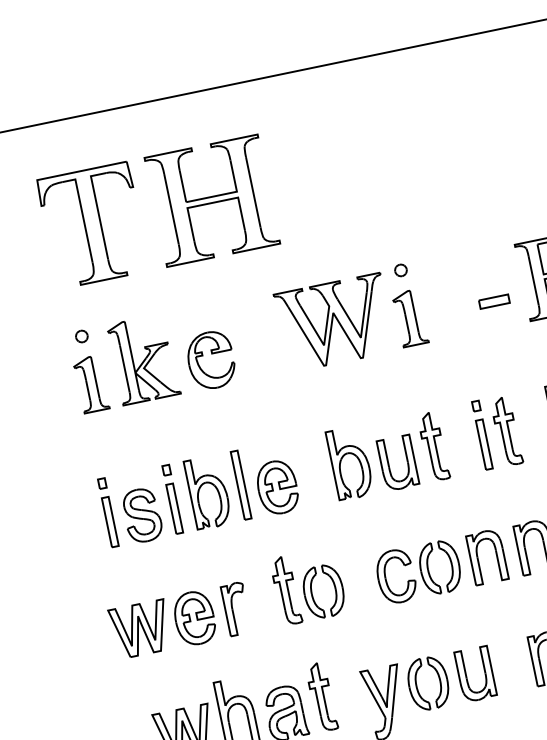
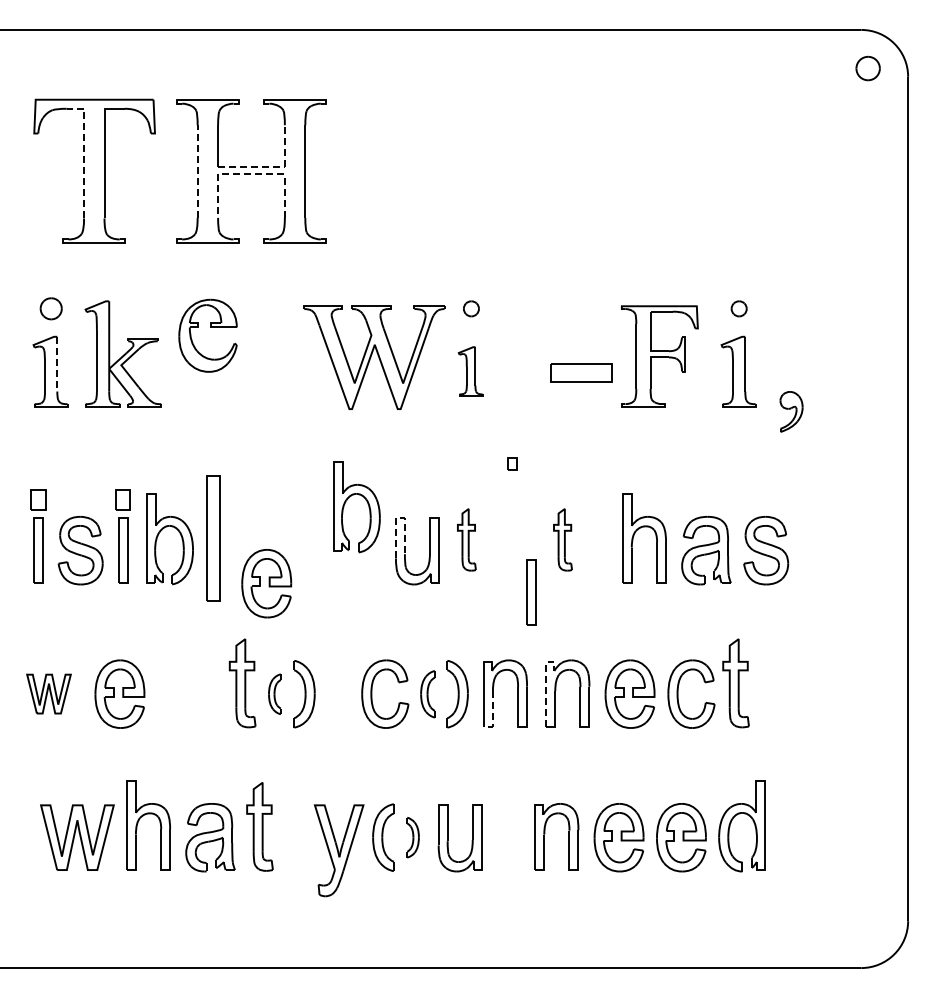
line: (227, 193) -> (272, 166), solid -> dashed
line: (212, 203) -> (251, 174), solid -> dashed
line: (171, 209) -> (197, 171), solid -> dashed
line: (82, 213) -> (84, 153), solid -> dashed
part: (493, 301) -> (580, 372), size x1.6
part: (410, 318) -> (470, 371), size x0.7
part: (81, 336) -> (50, 308), size x1.4
part: (211, 353) -> (210, 327), moved
line: (95, 377) -> (57, 364), solid -> dashed
part: (476, 405) -> (512, 463), moved
part: (506, 431) -> (562, 539), size x0.7
line: (377, 441) -> (397, 518), solid -> dashed
part: (484, 444) -> (531, 592), moved
part: (433, 446) -> (466, 539), size x0.7
part: (342, 458) -> (348, 499), moved
part: (166, 469) -> (123, 499), size x1.6
part: (102, 483) -> (38, 499), size x1.6
part: (241, 485) -> (213, 538), size x1.4
part: (277, 487) -> (266, 583), moved
line: (516, 543) -> (546, 683), solid -> dashed
part: (428, 570) -> (427, 694), size x0.7
line: (480, 574) -> (492, 713), solid -> dashed
part: (312, 594) -> (274, 694), size x0.6
part: (236, 609) -> (175, 693), removed
part: (140, 628) -> (48, 693), size x0.6
part: (439, 681) -> (412, 837), size x0.6

